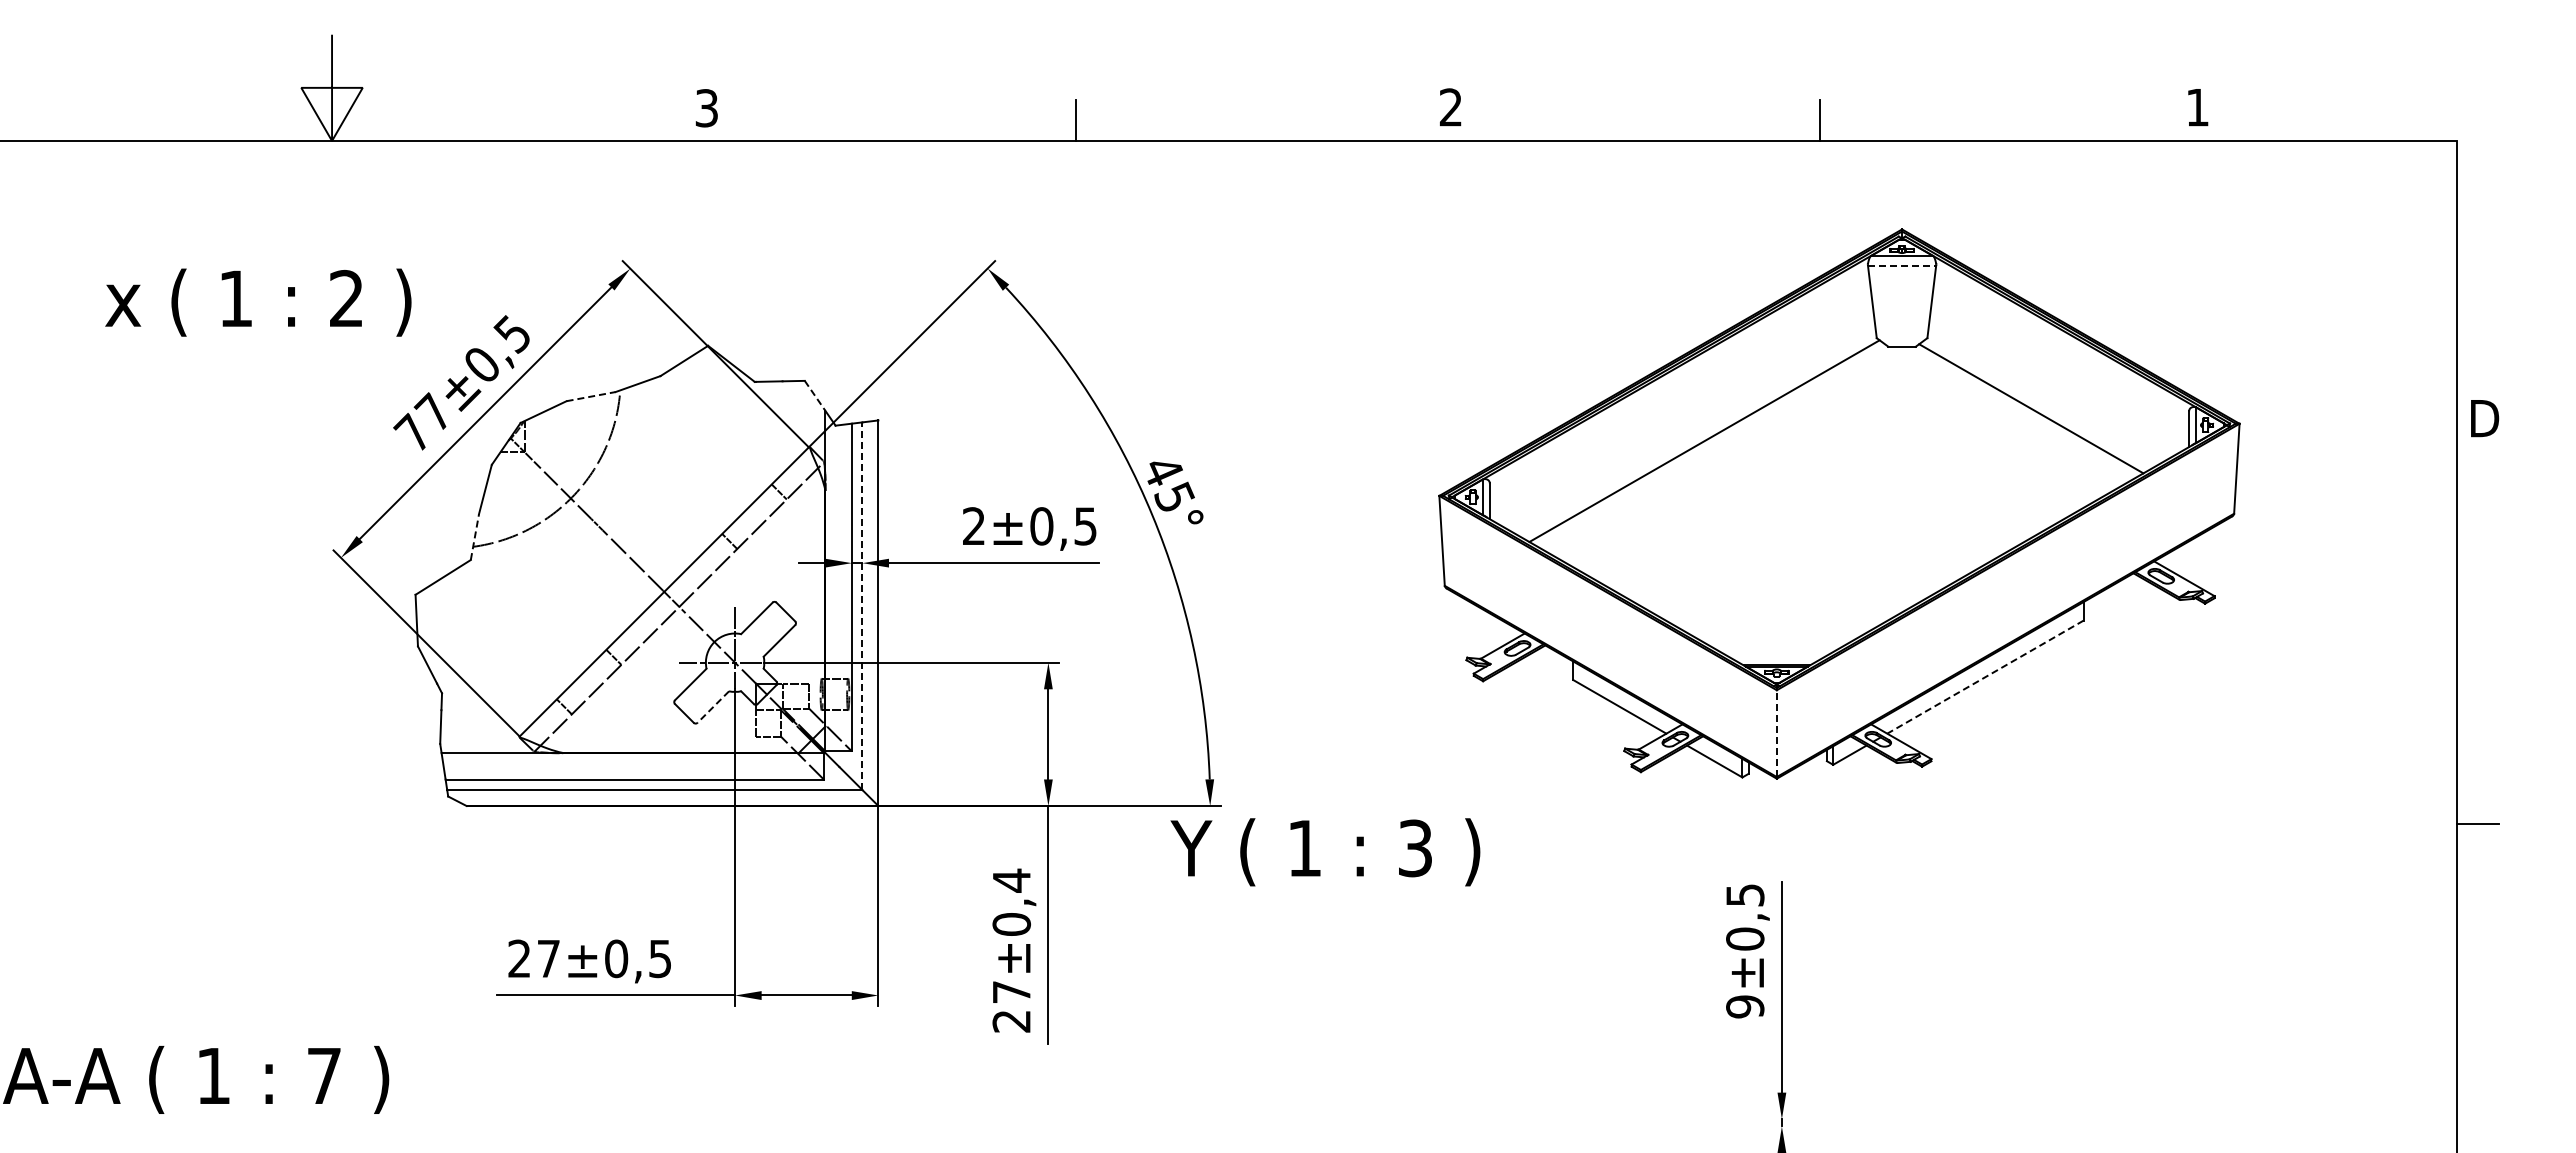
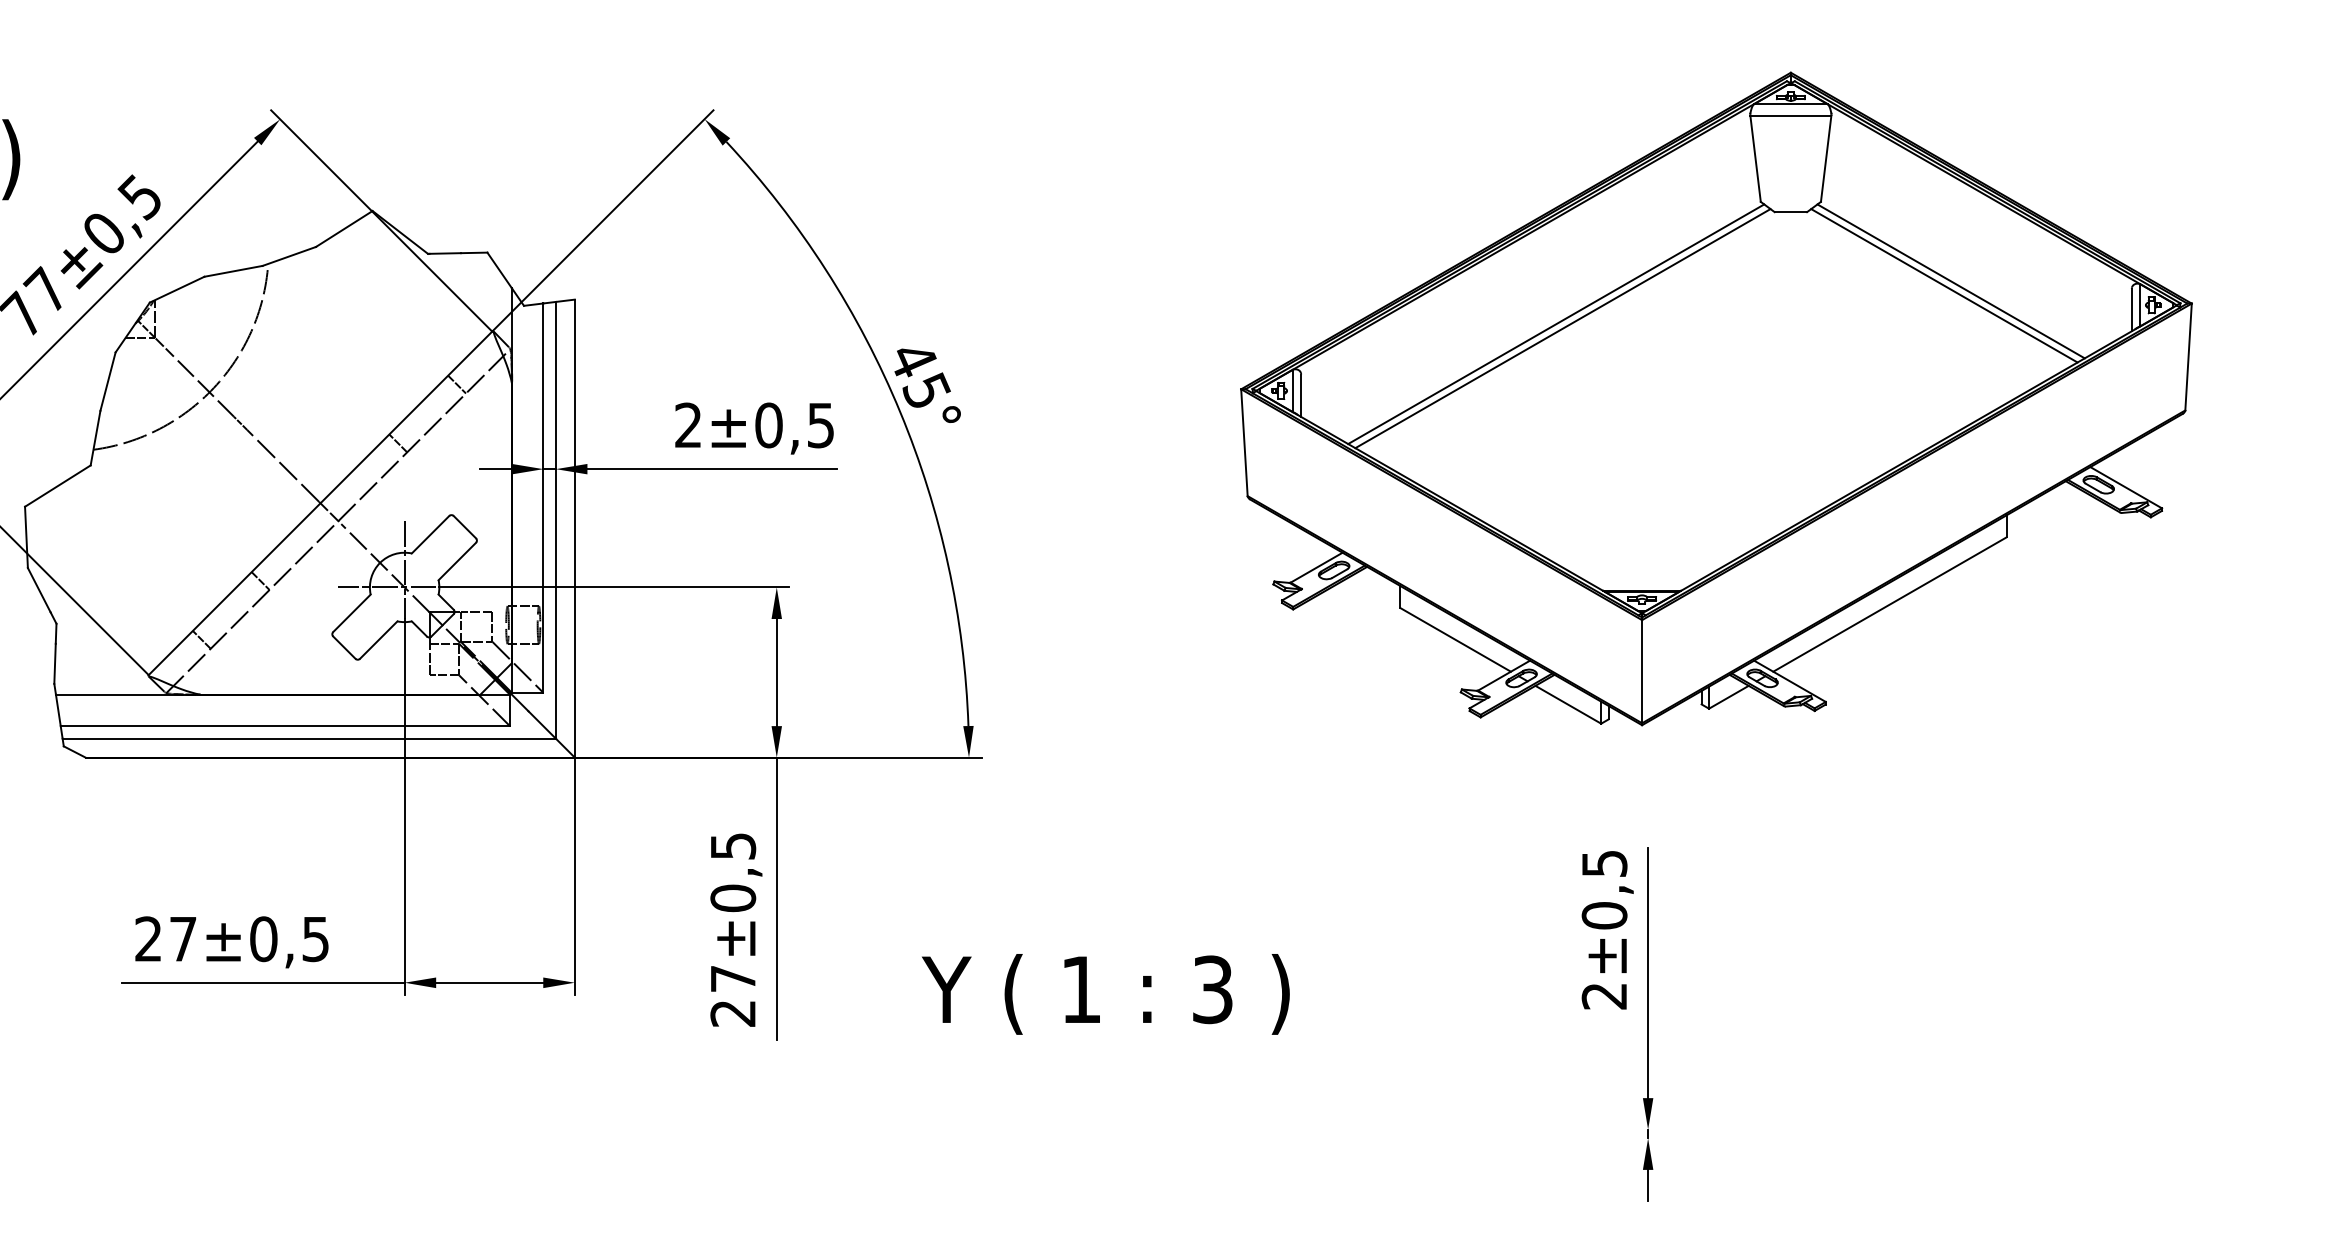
line: (1902, 265) -> (1791, 115), dashed -> solid
line: (591, 396) -> (234, 271), dashed -> solid
line: (815, 396) -> (500, 271), dashed -> solid
line: (2036, 404) -> (1950, 280), added
line: (1709, 444) -> (1562, 328), added
line: (475, 536) -> (96, 437), dashed -> solid
line: (862, 606) -> (555, 520), dashed -> solid
line: (1985, 677) -> (1889, 604), dashed -> solid
line: (712, 707) -> (377, 640), dashed -> solid
line: (1776, 733) -> (1641, 671), dashed -> solid
text: (1325, 852) -> (1105, 994), moved
text: (1011, 880) -> (732, 846), ±0,4 -> ±0,5
text: (1745, 1006) -> (1604, 995), 9 -> 2

